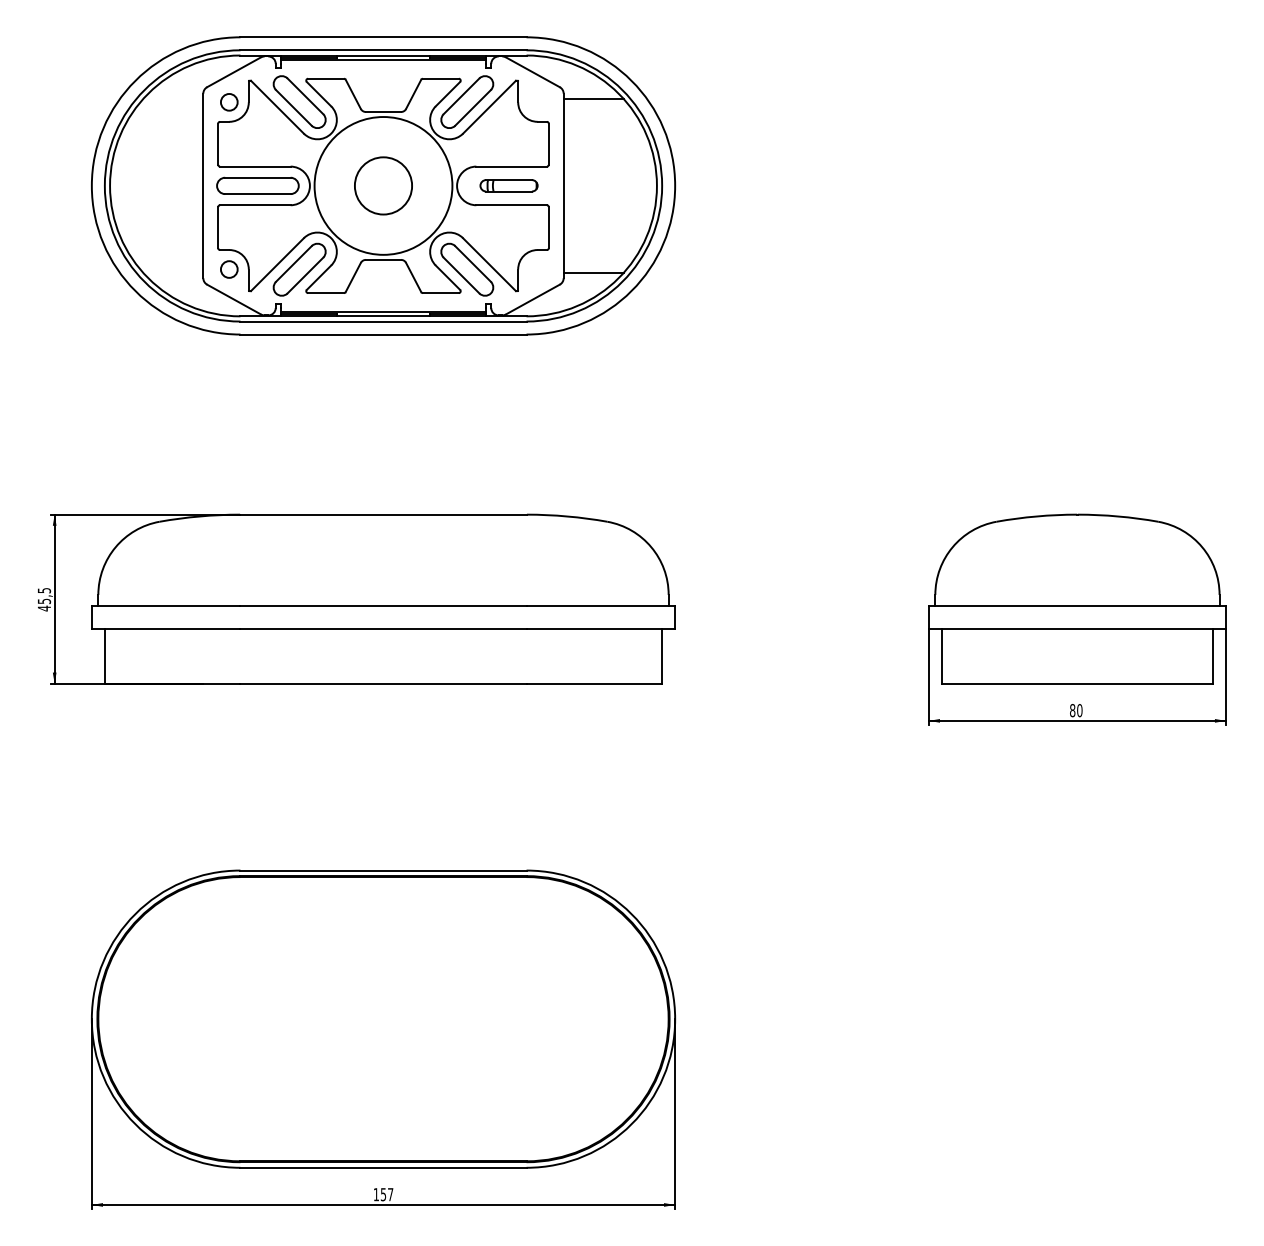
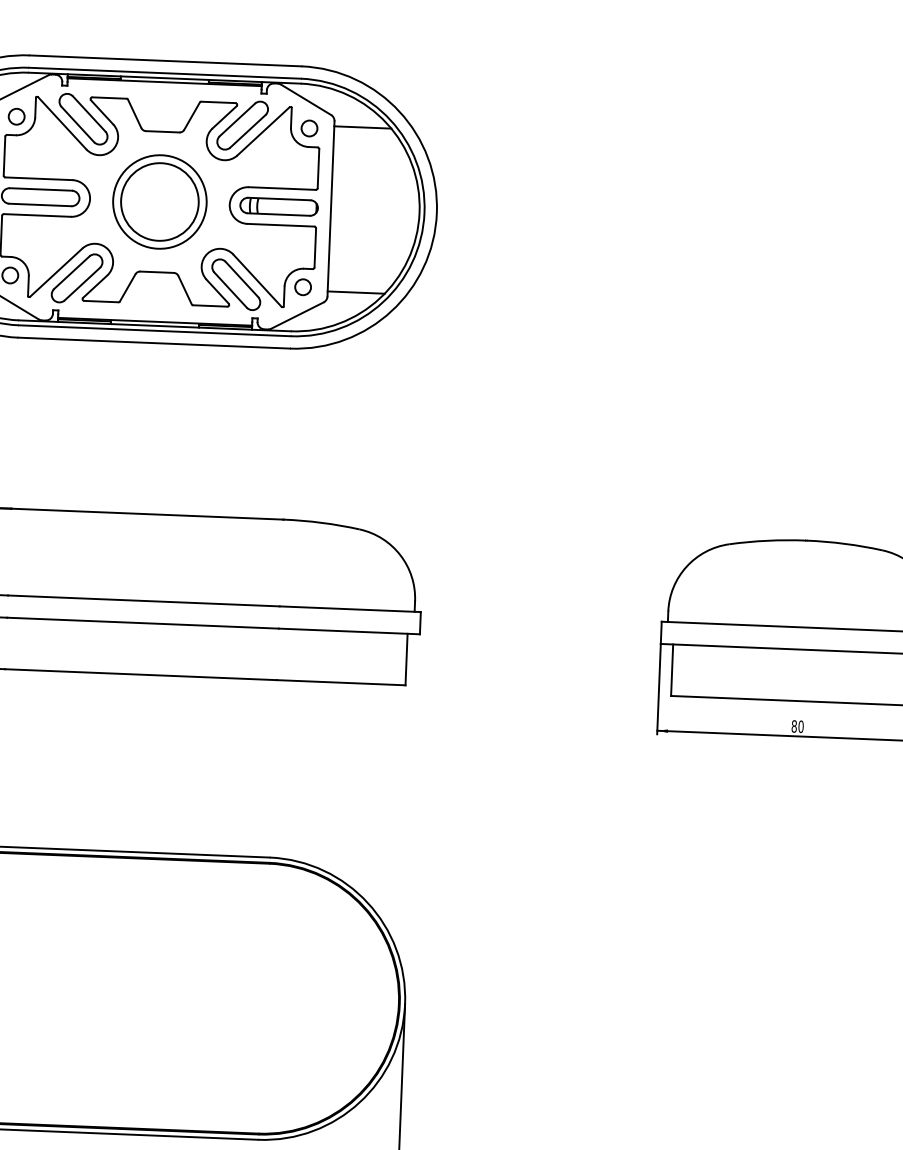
circle: (537, 102) -> (309, 128), added
circle: (383, 185) -> (159, 201), size x0.71
circle: (383, 185) -> (159, 201), size x1.43
part: (508, 185) -> (278, 206), size x1.43
circle: (537, 269) -> (302, 287), added

